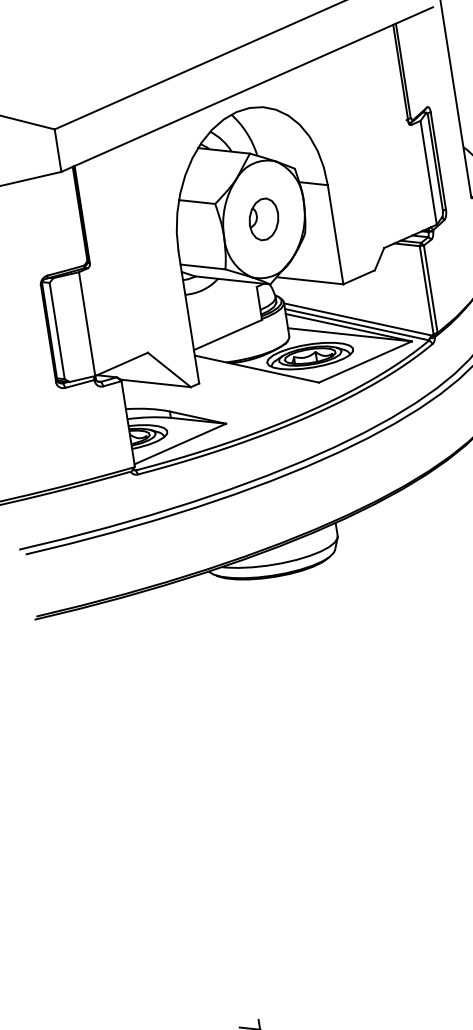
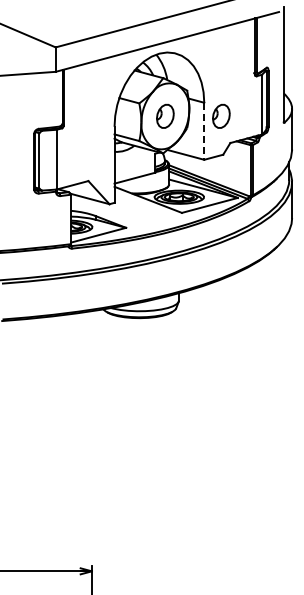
part: (361, 202) -> (221, 115), added
line: (336, 235) -> (204, 131), solid -> dashed

